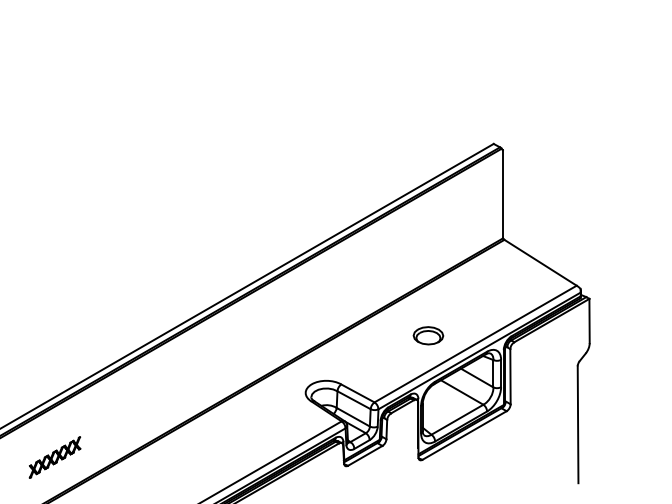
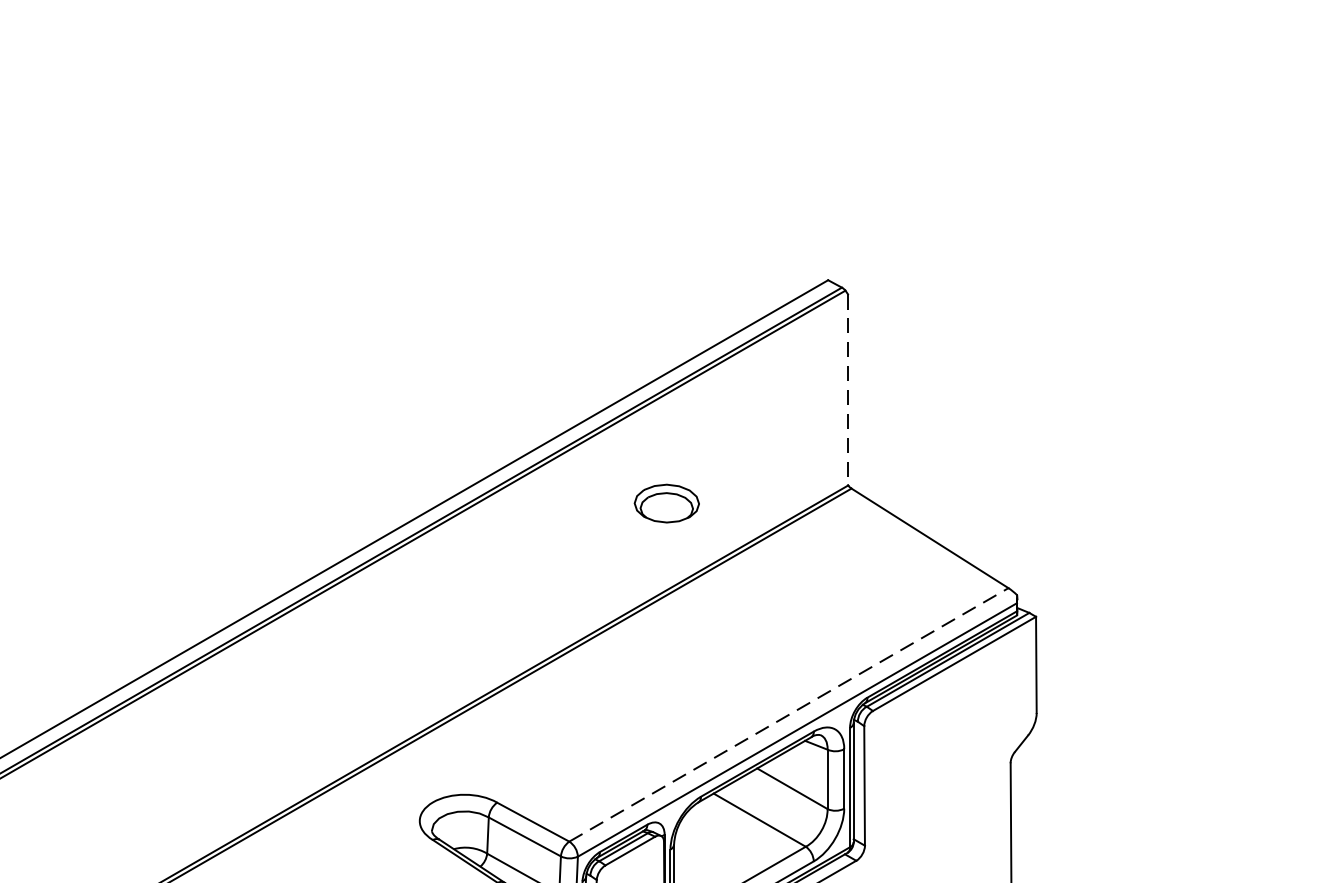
line: (502, 194) -> (847, 390), solid -> dashed
part: (428, 335) -> (666, 502), moved
line: (475, 344) -> (788, 715), solid -> dashed

